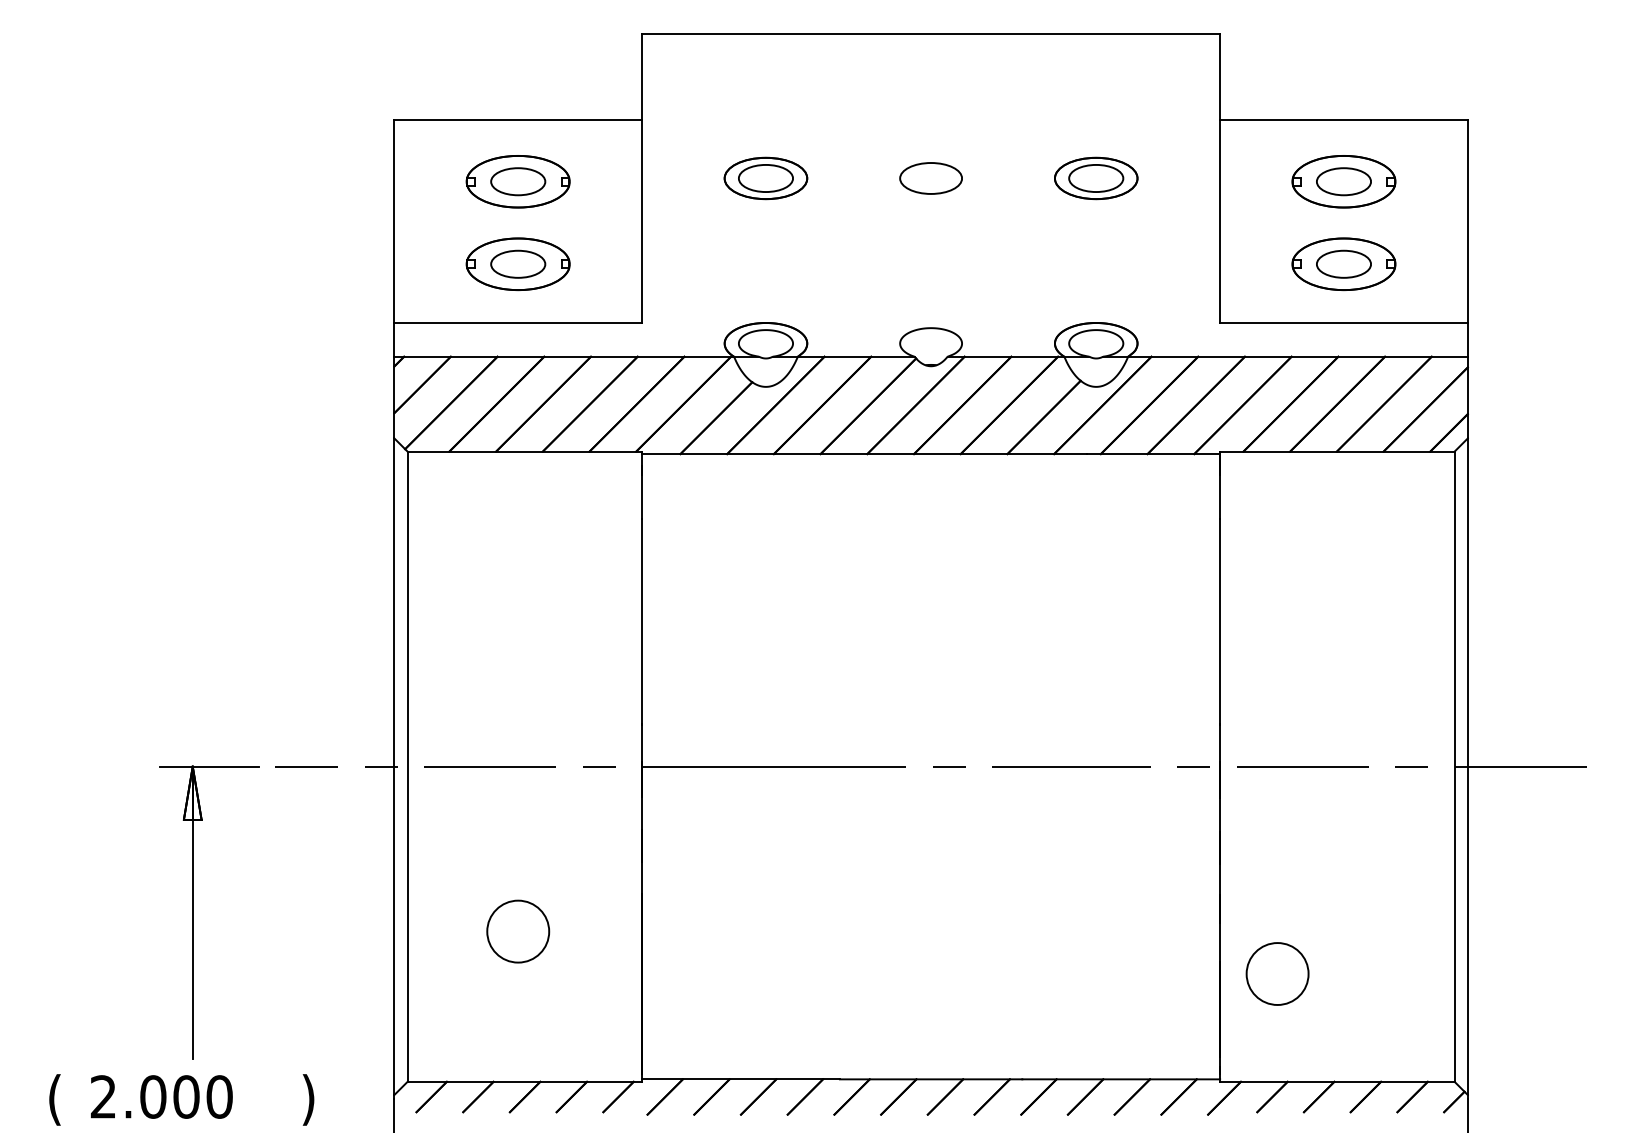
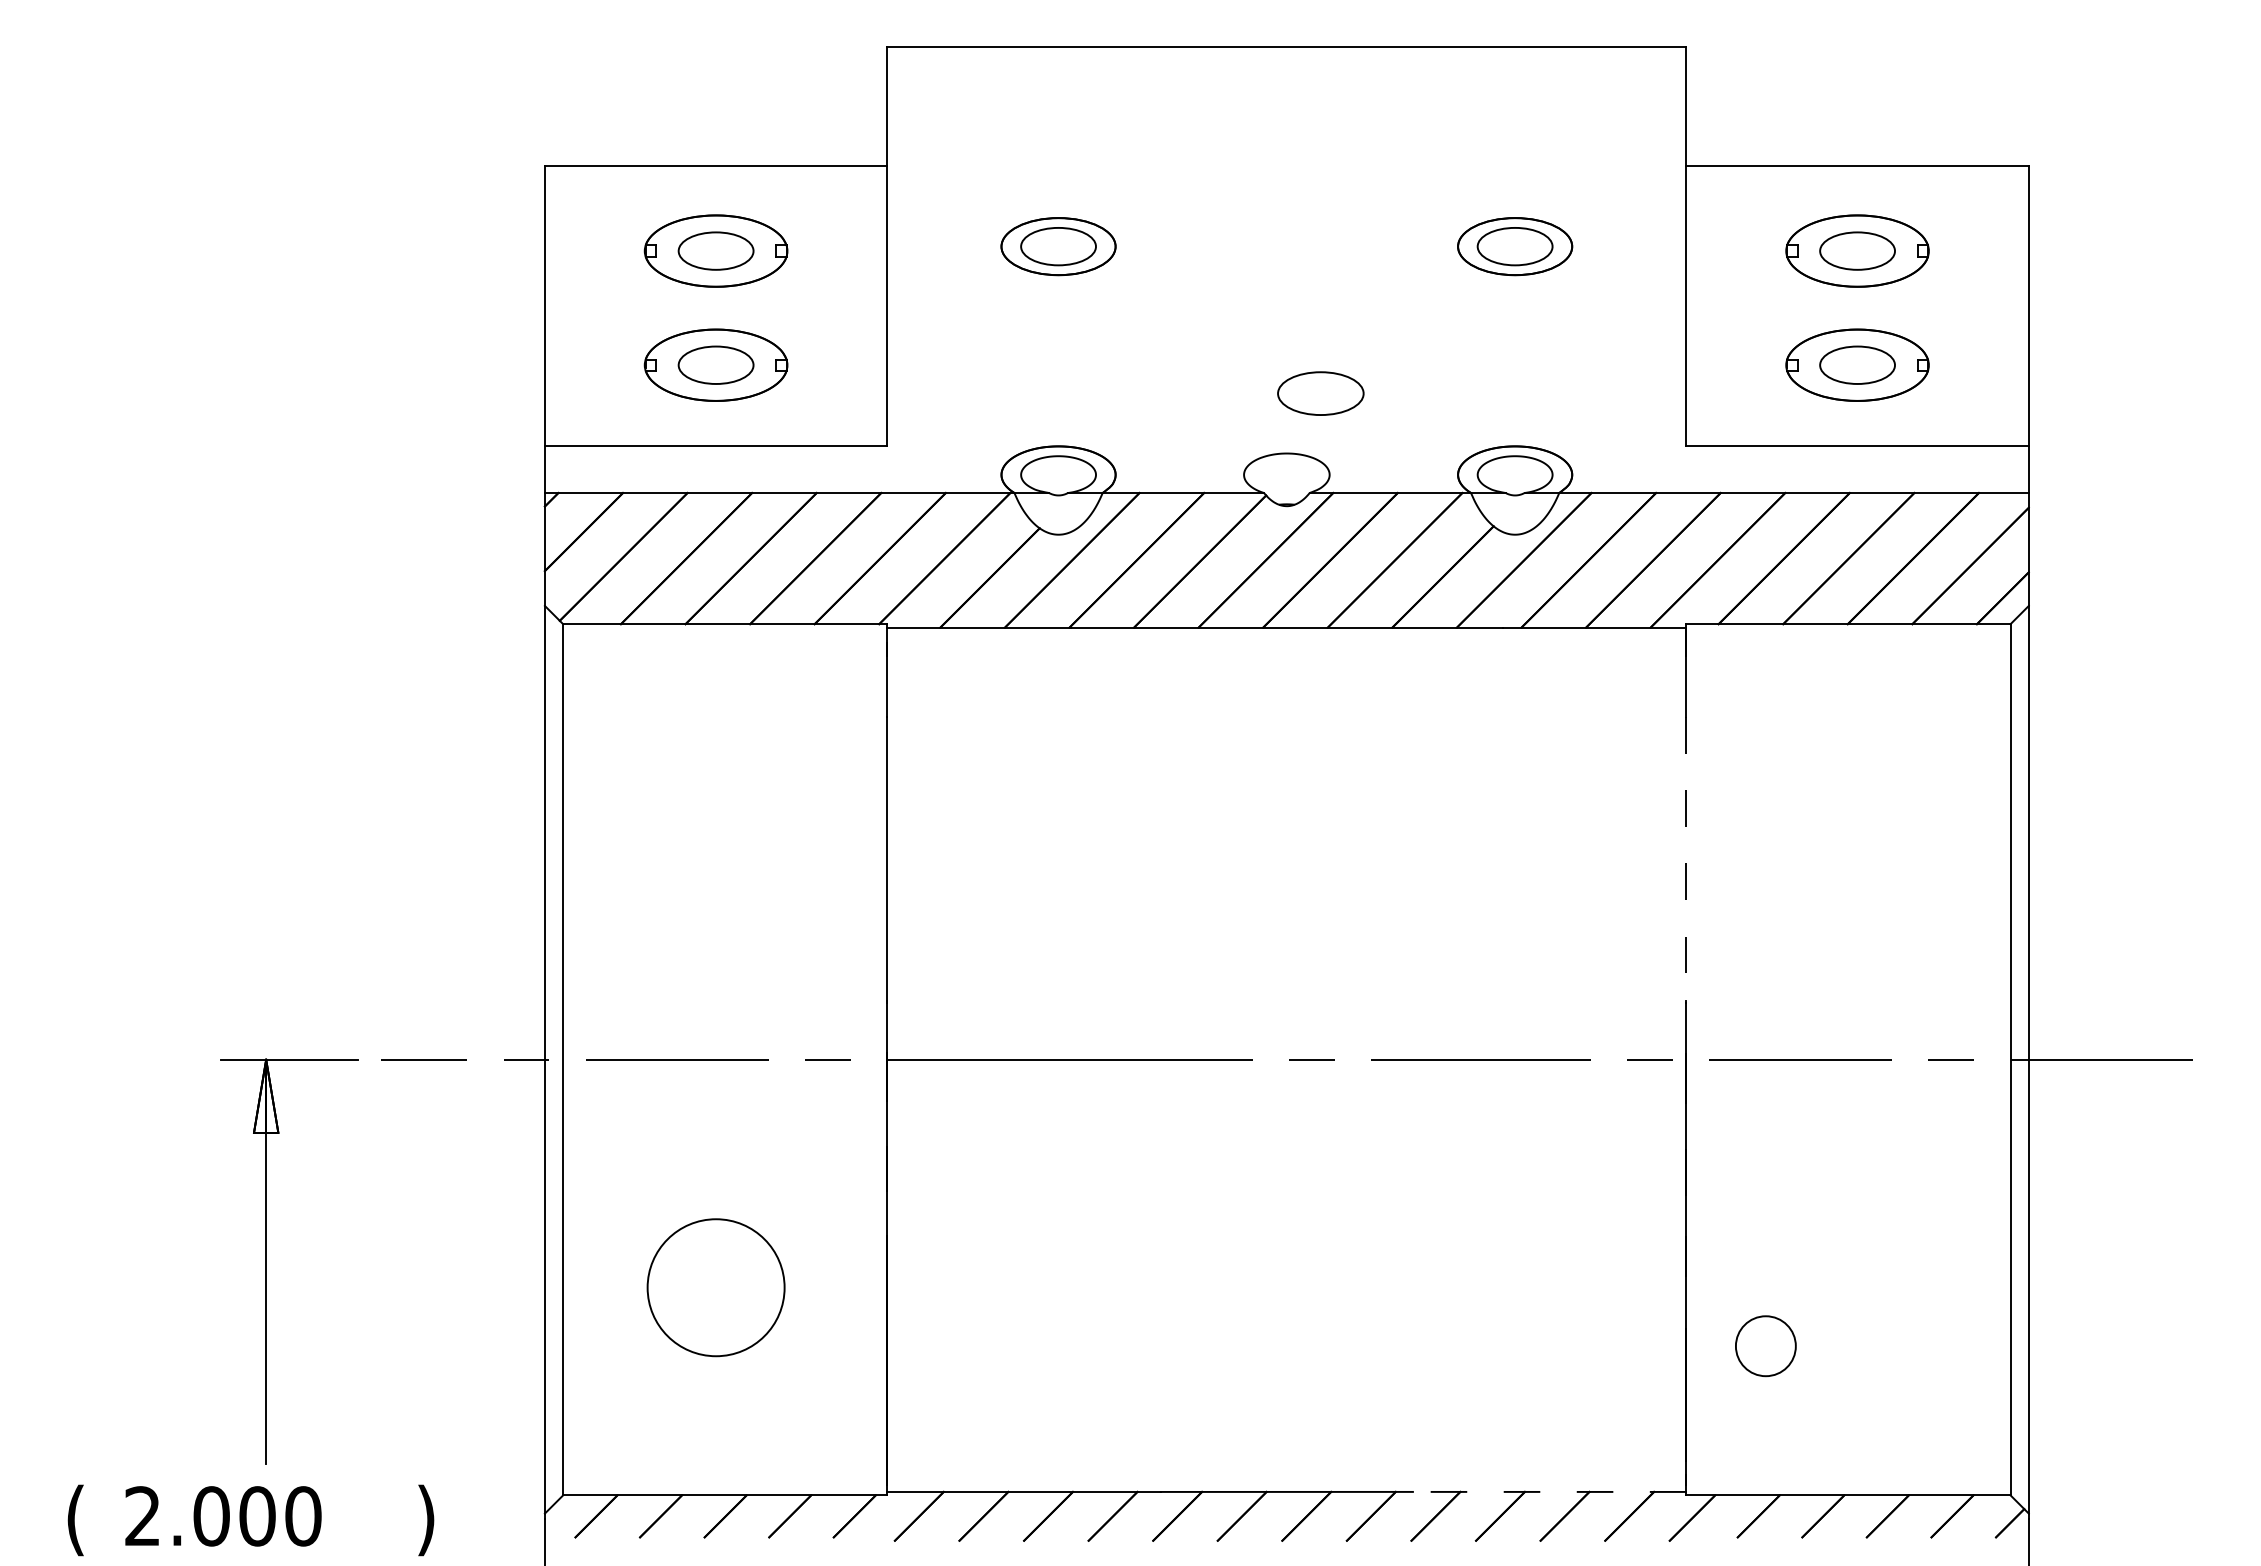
part: (930, 178) -> (1320, 393), moved
line: (1220, 622) -> (1686, 860), solid -> dashed
circle: (517, 931) -> (715, 1287), size x1.6
circle: (1277, 973) -> (1765, 1345), size x0.7
line: (1121, 1079) -> (1549, 1491), solid -> dashed

